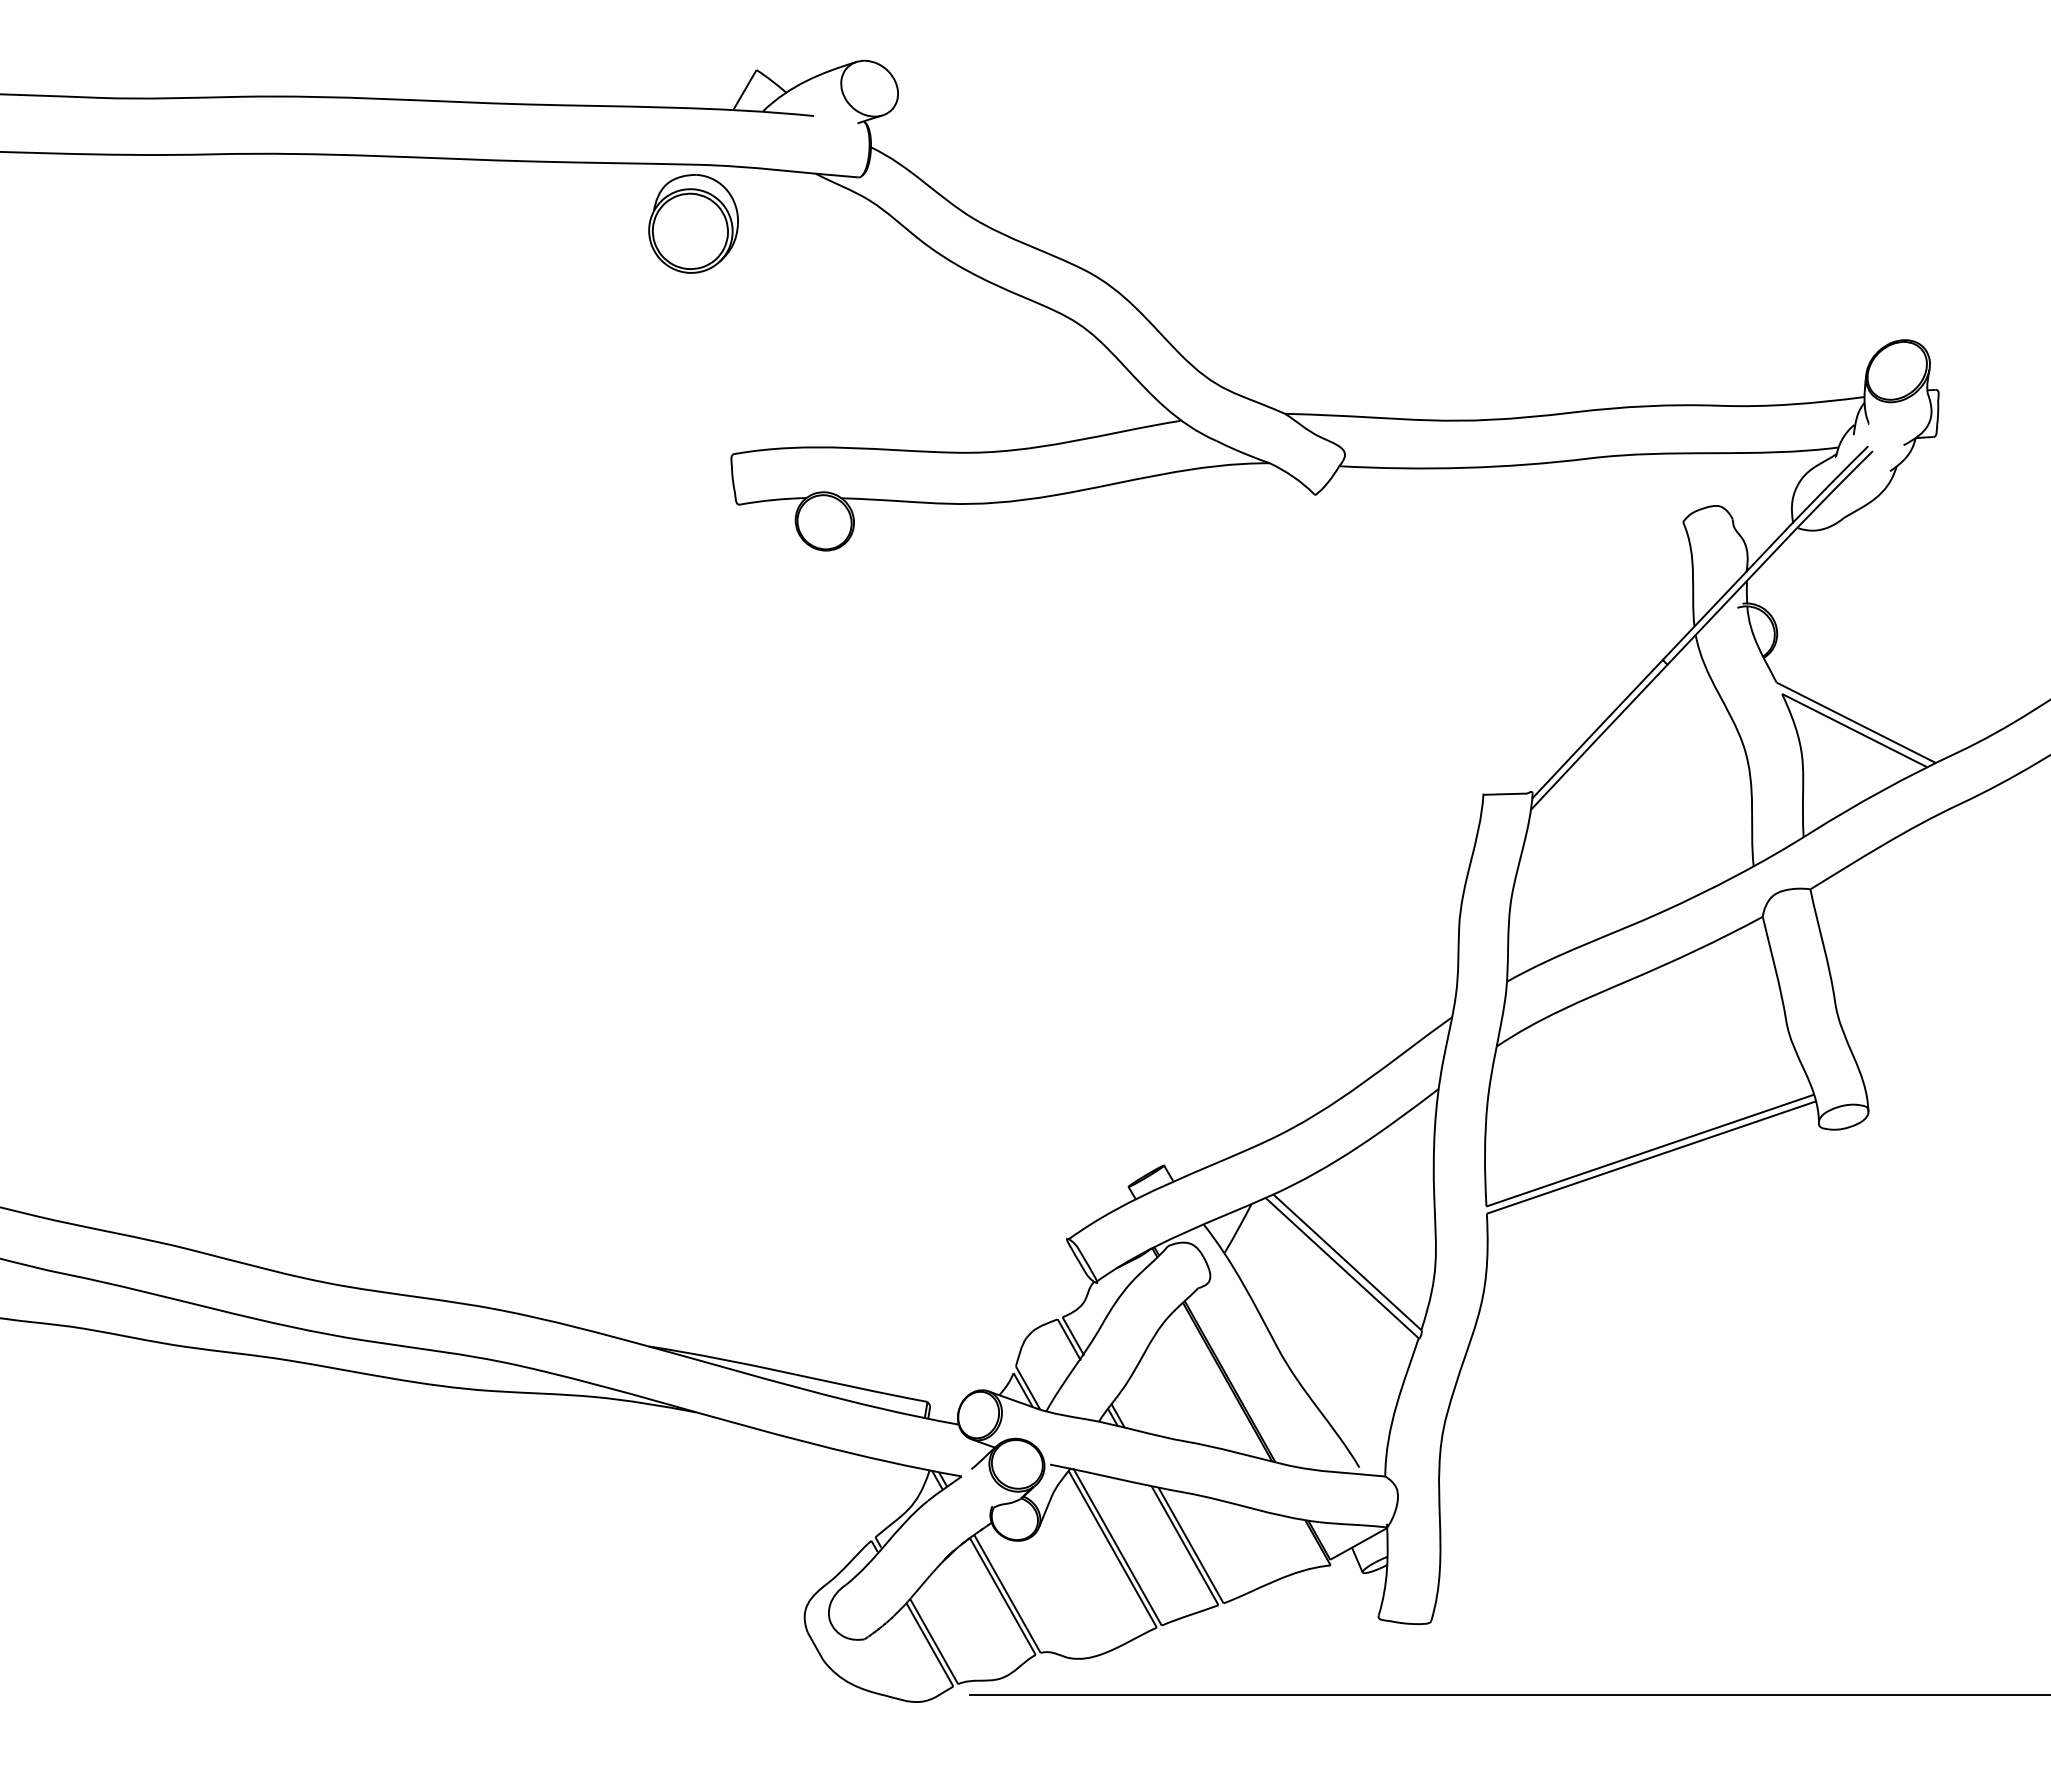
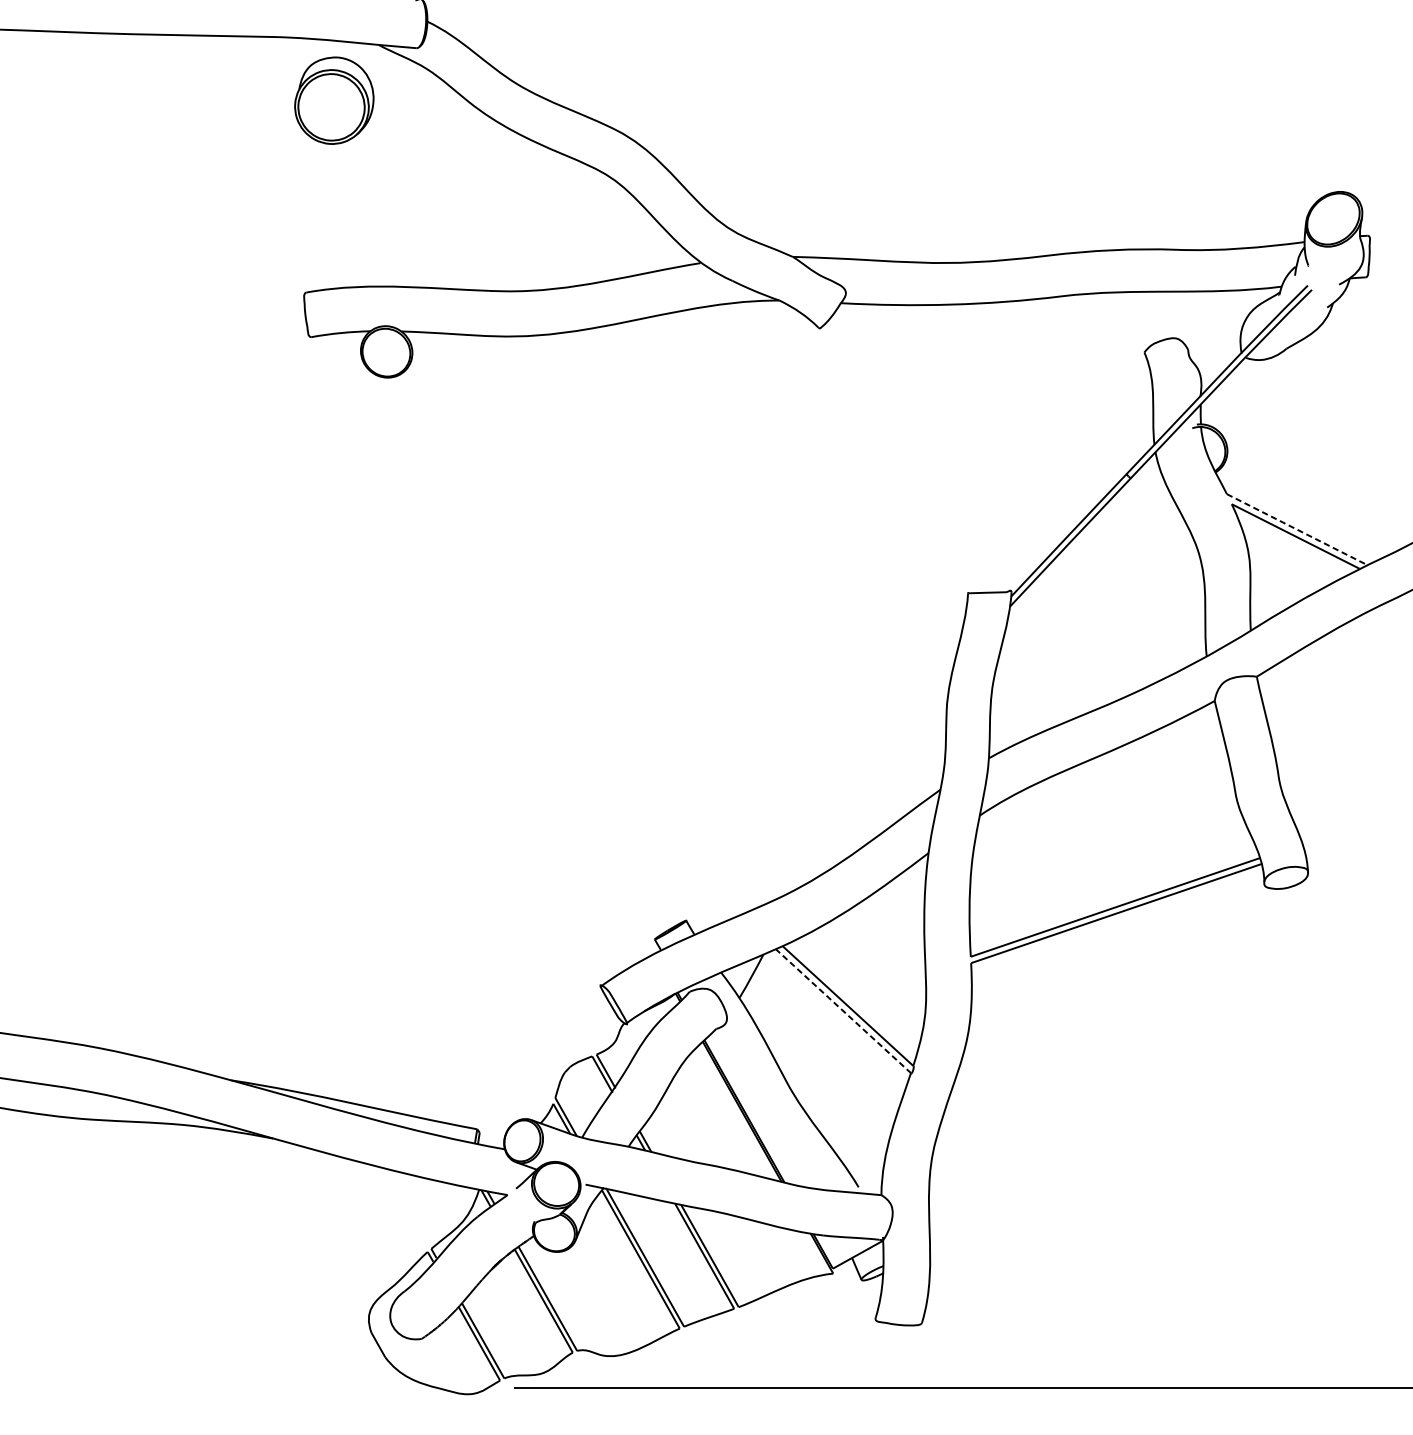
part: (693, 223) -> (334, 100), moved
line: (1856, 722) -> (1297, 529), solid -> dashed
line: (1342, 1267) -> (843, 1010), solid -> dashed

